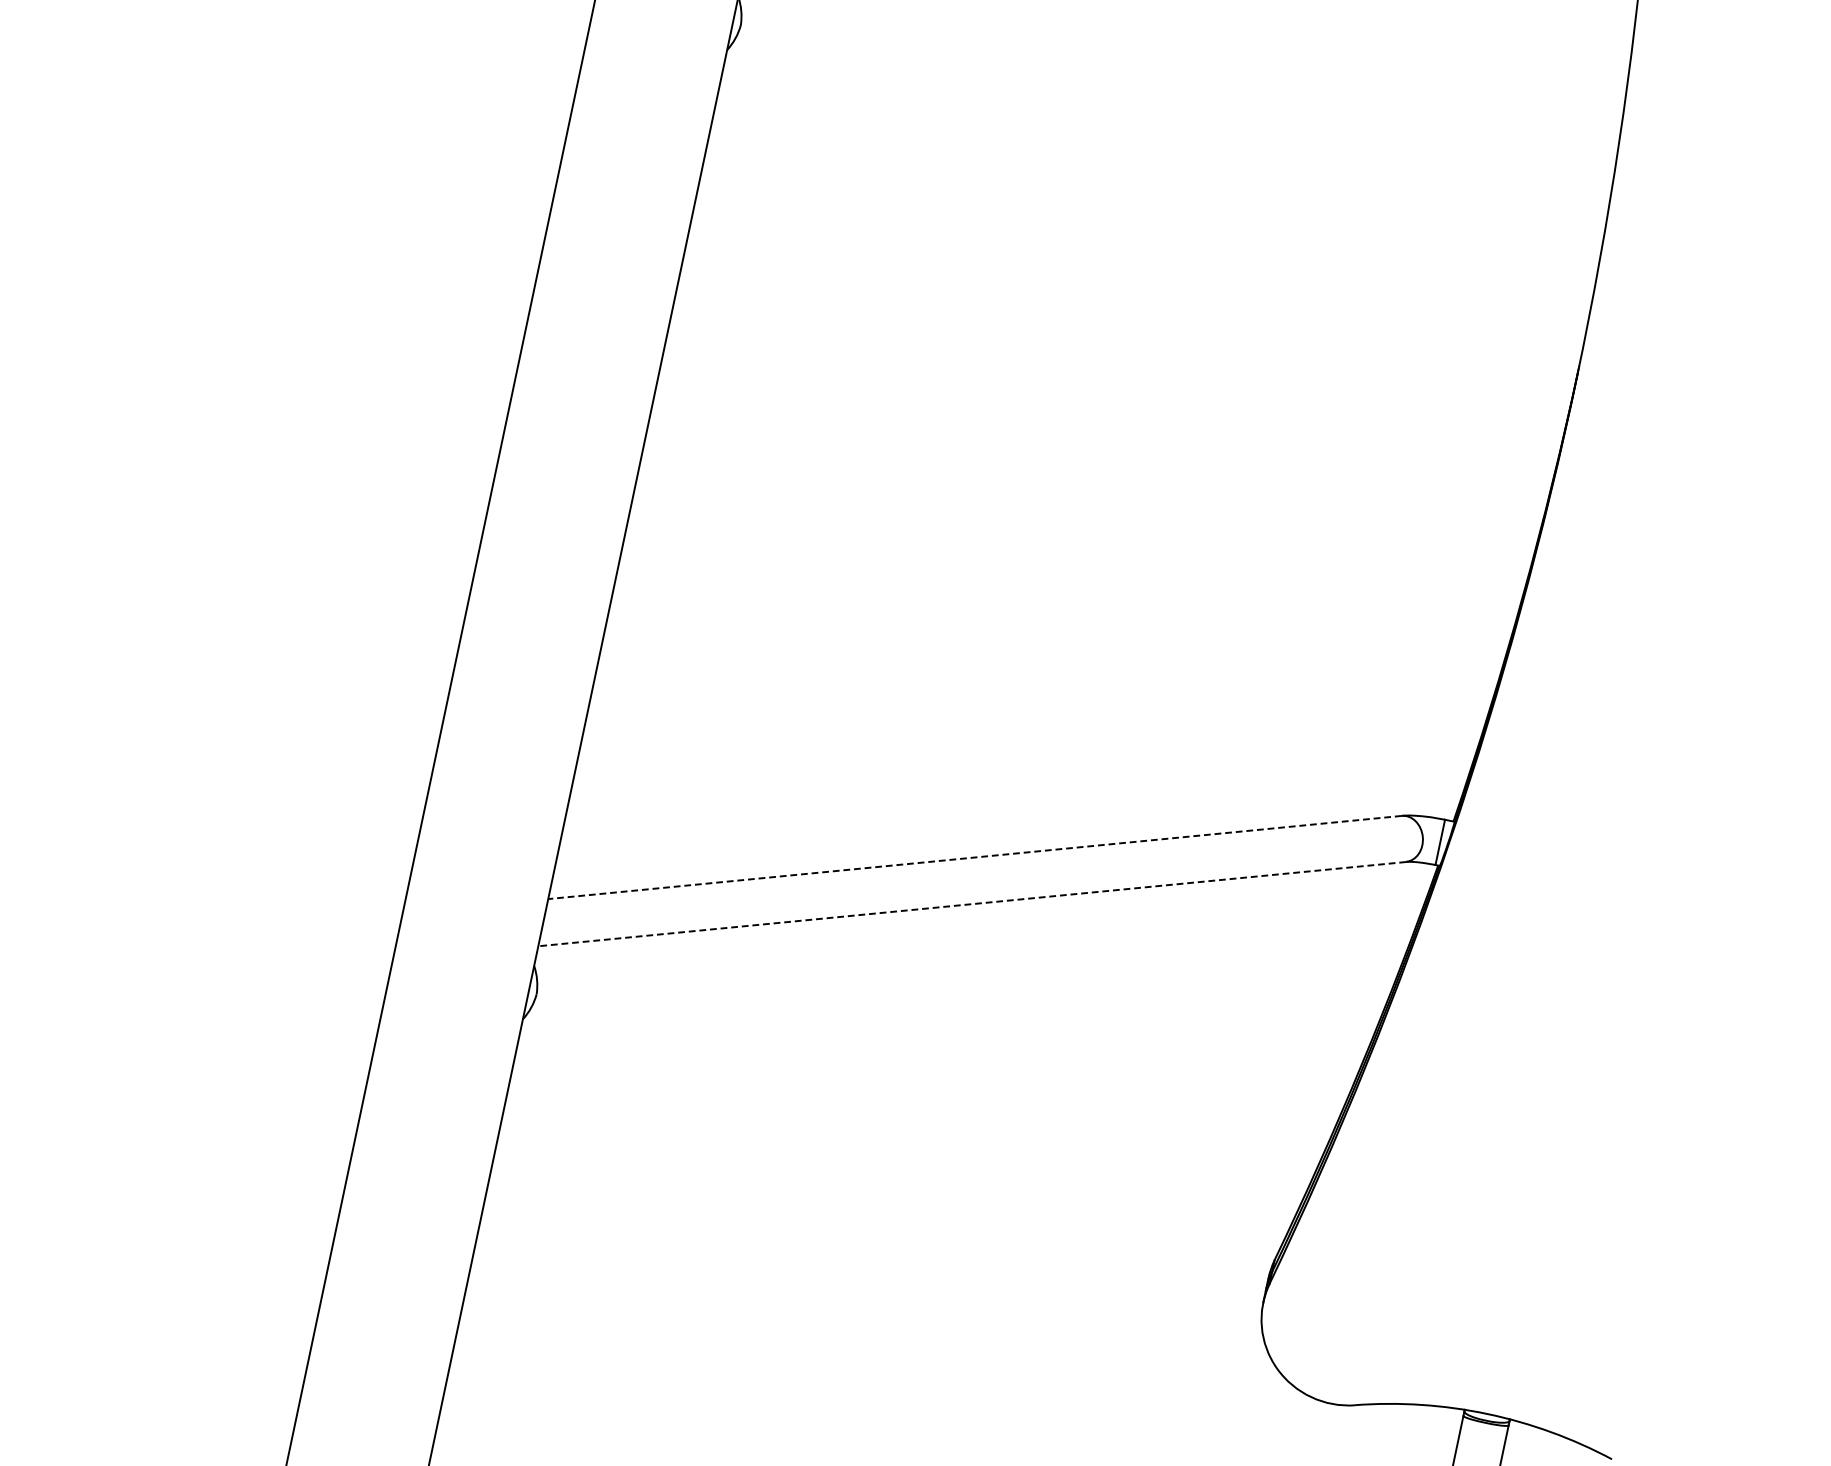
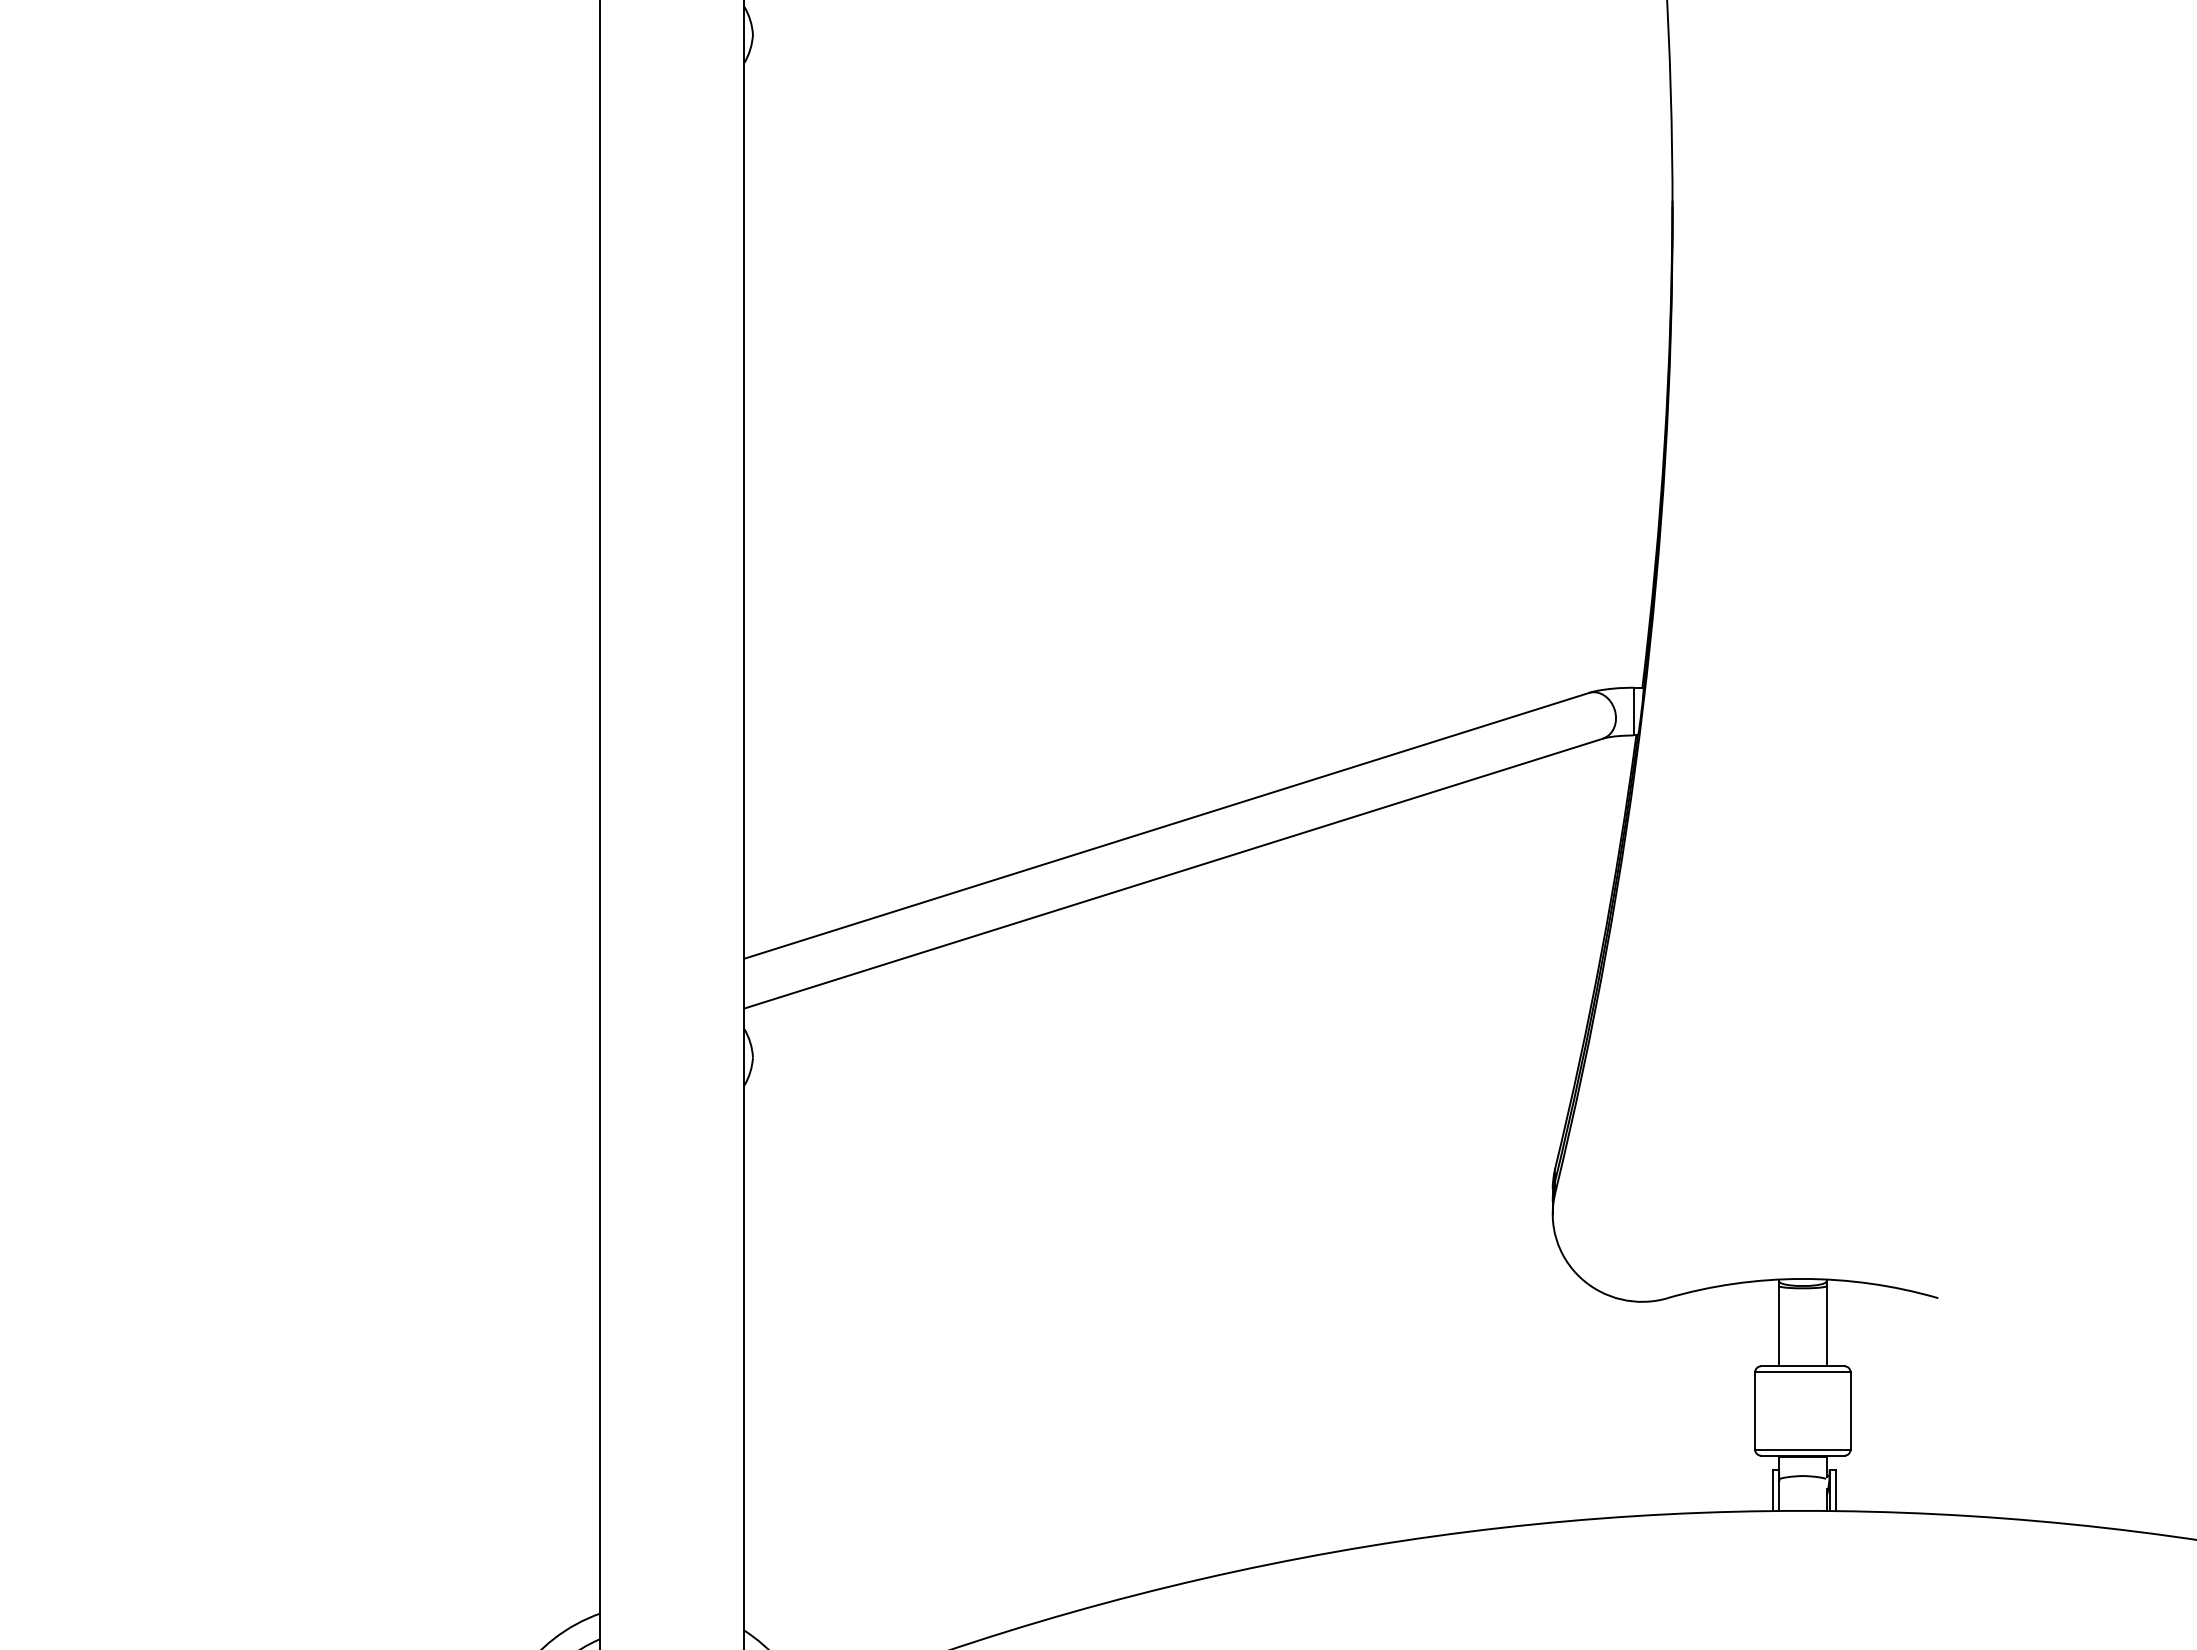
line: (974, 857) -> (1166, 825), dashed -> solid
line: (971, 904) -> (1173, 873), dashed -> solid

